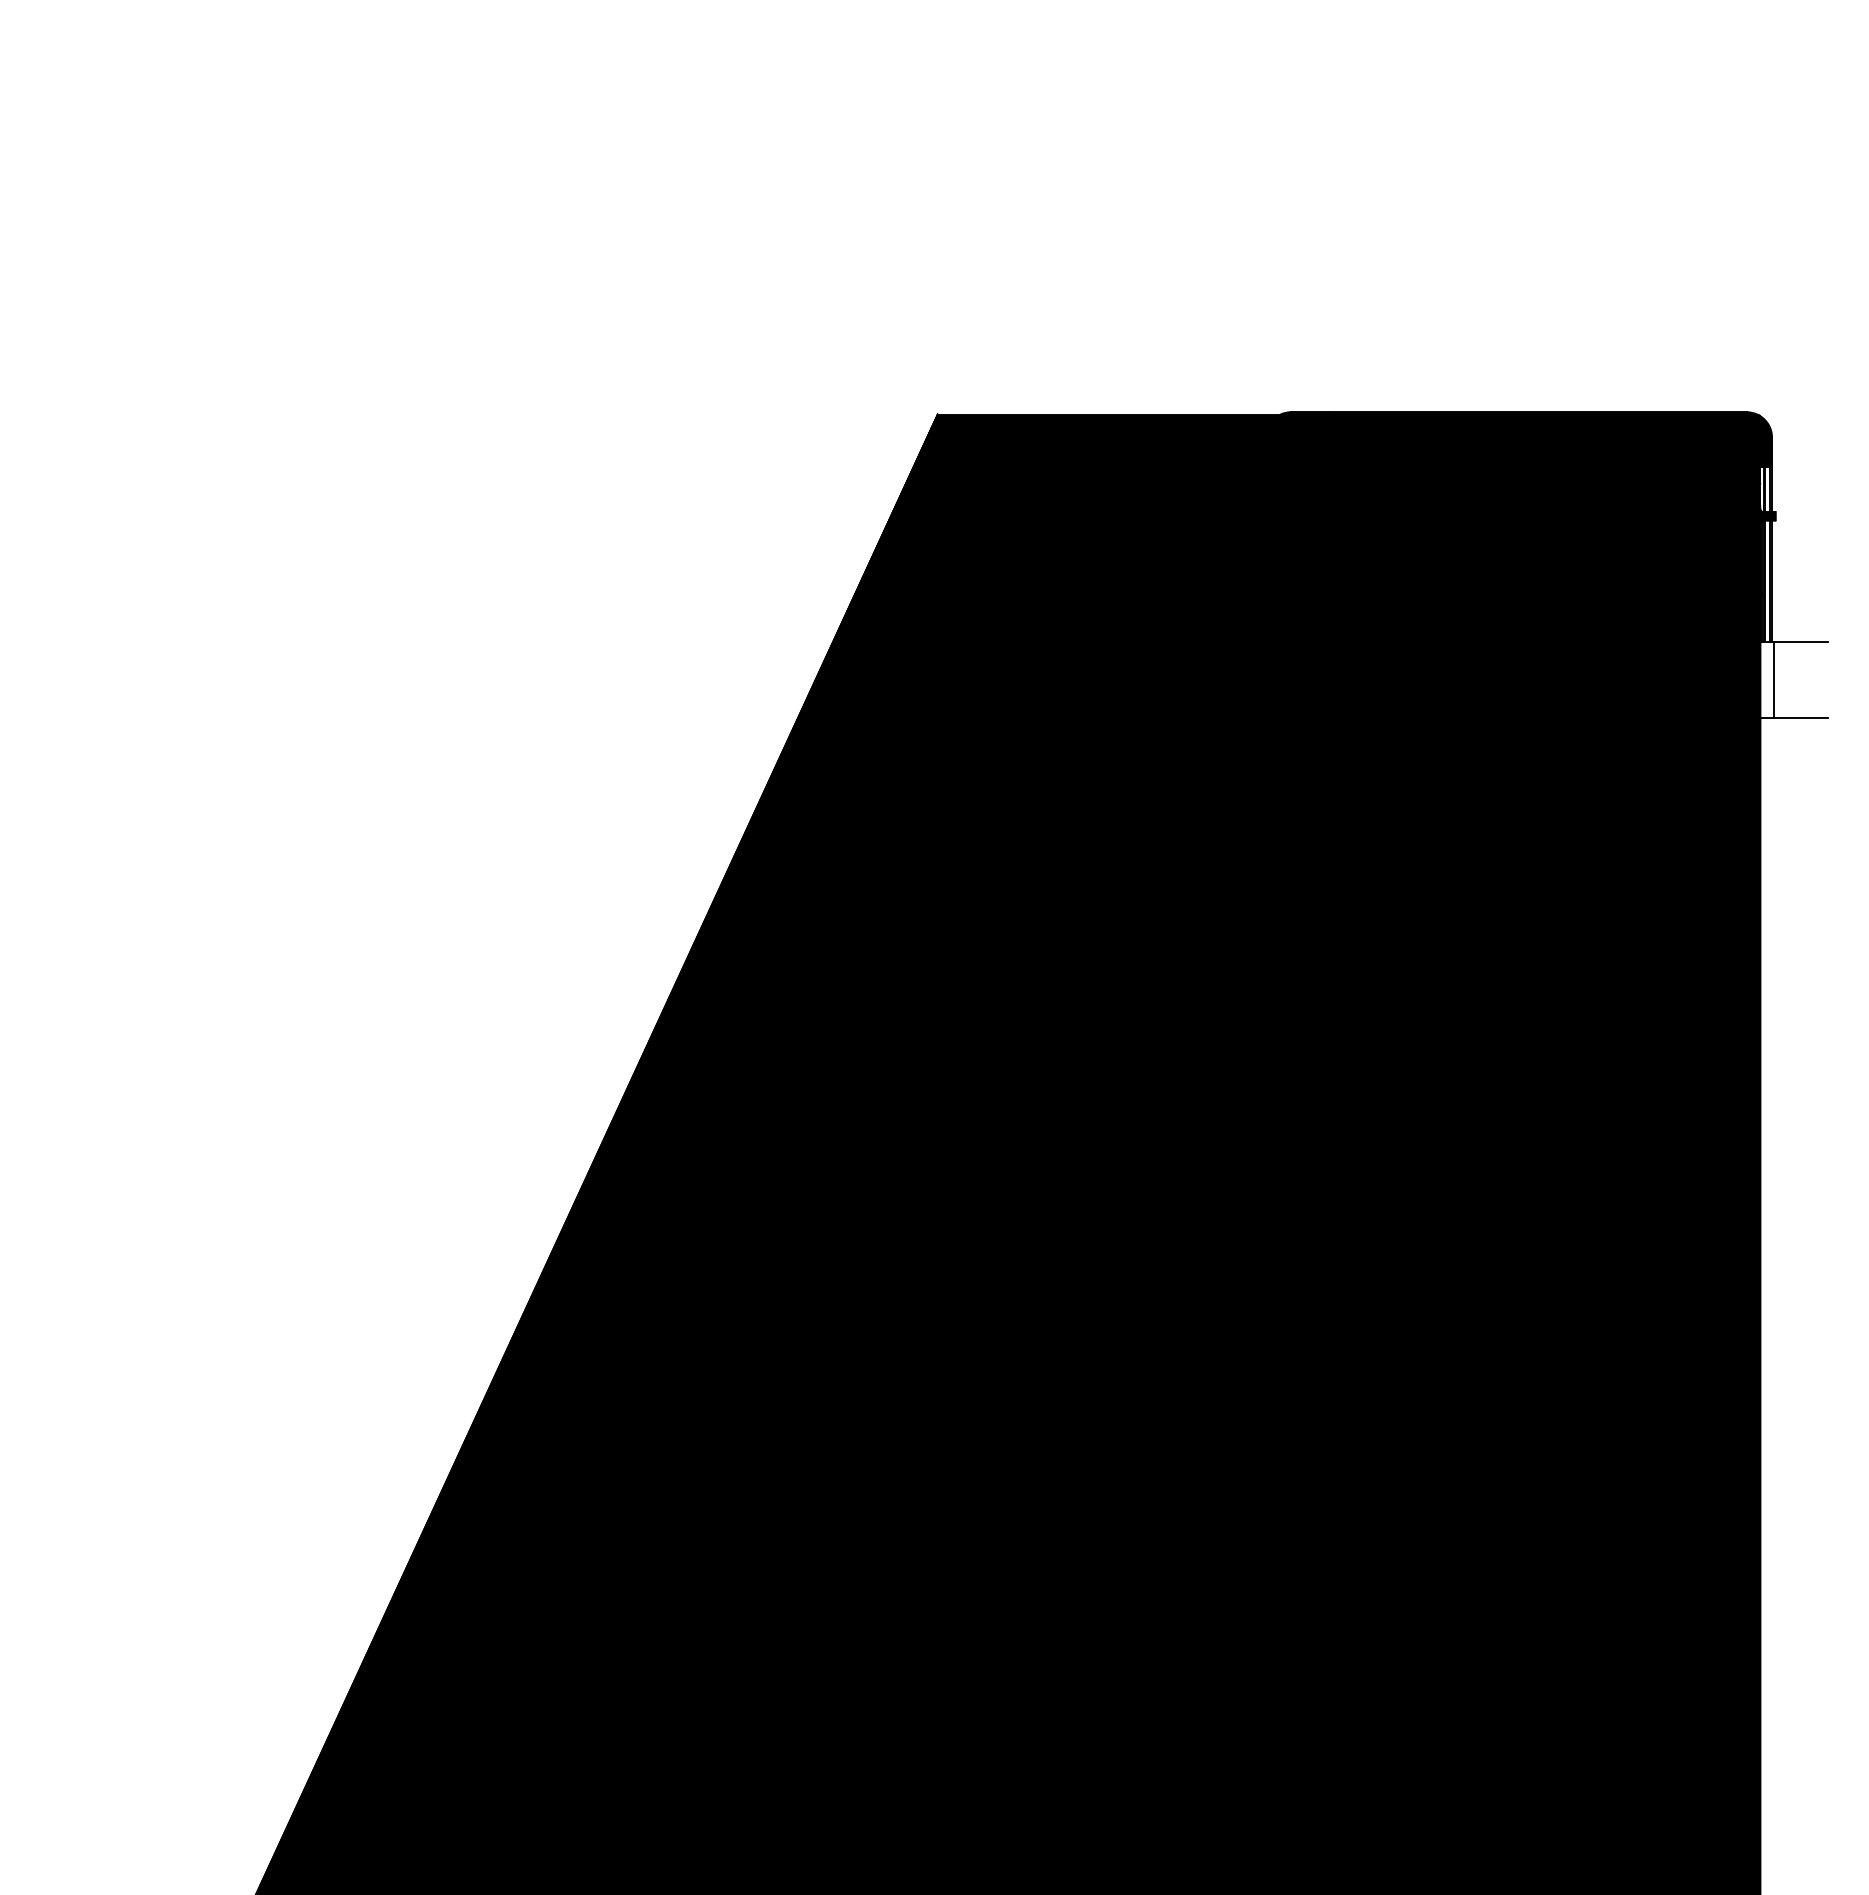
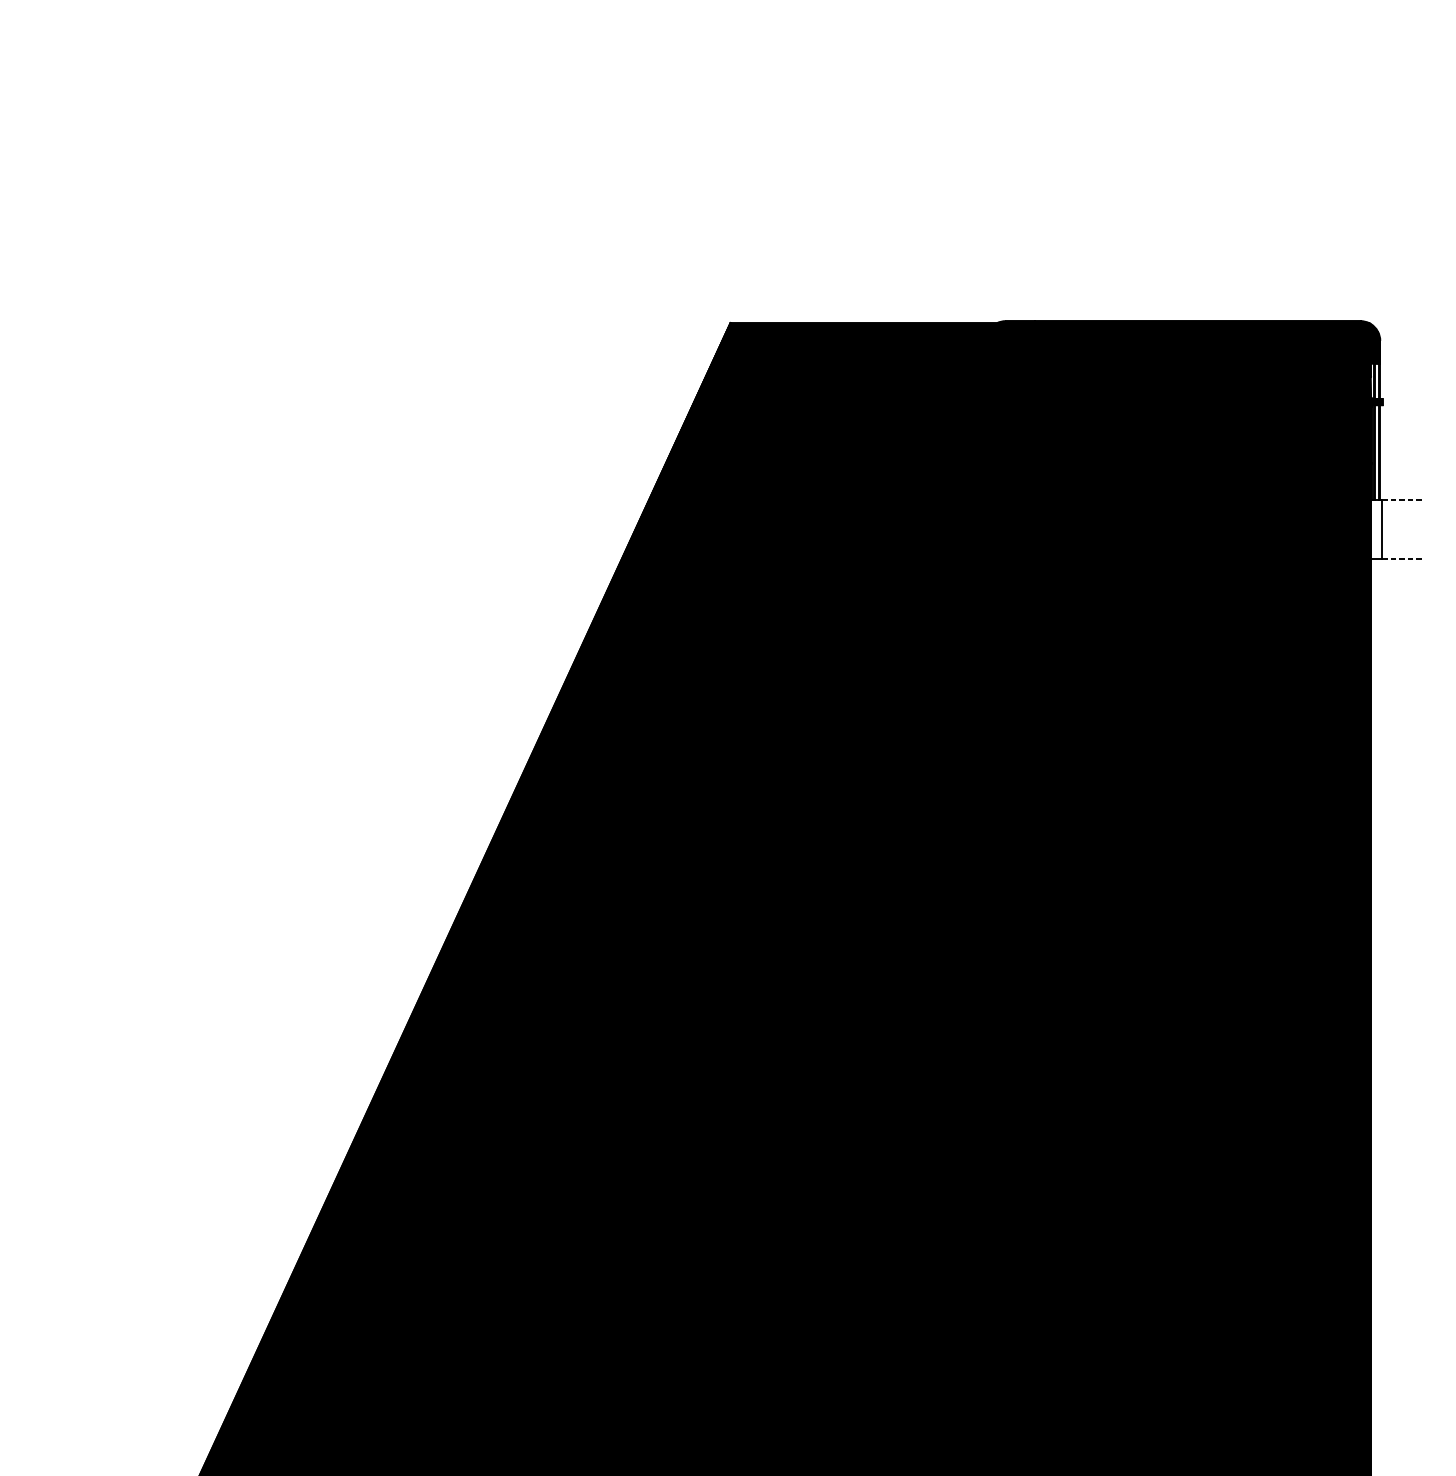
line: (1801, 642) -> (1403, 500), solid -> dashed
line: (1801, 718) -> (1403, 559), solid -> dashed

